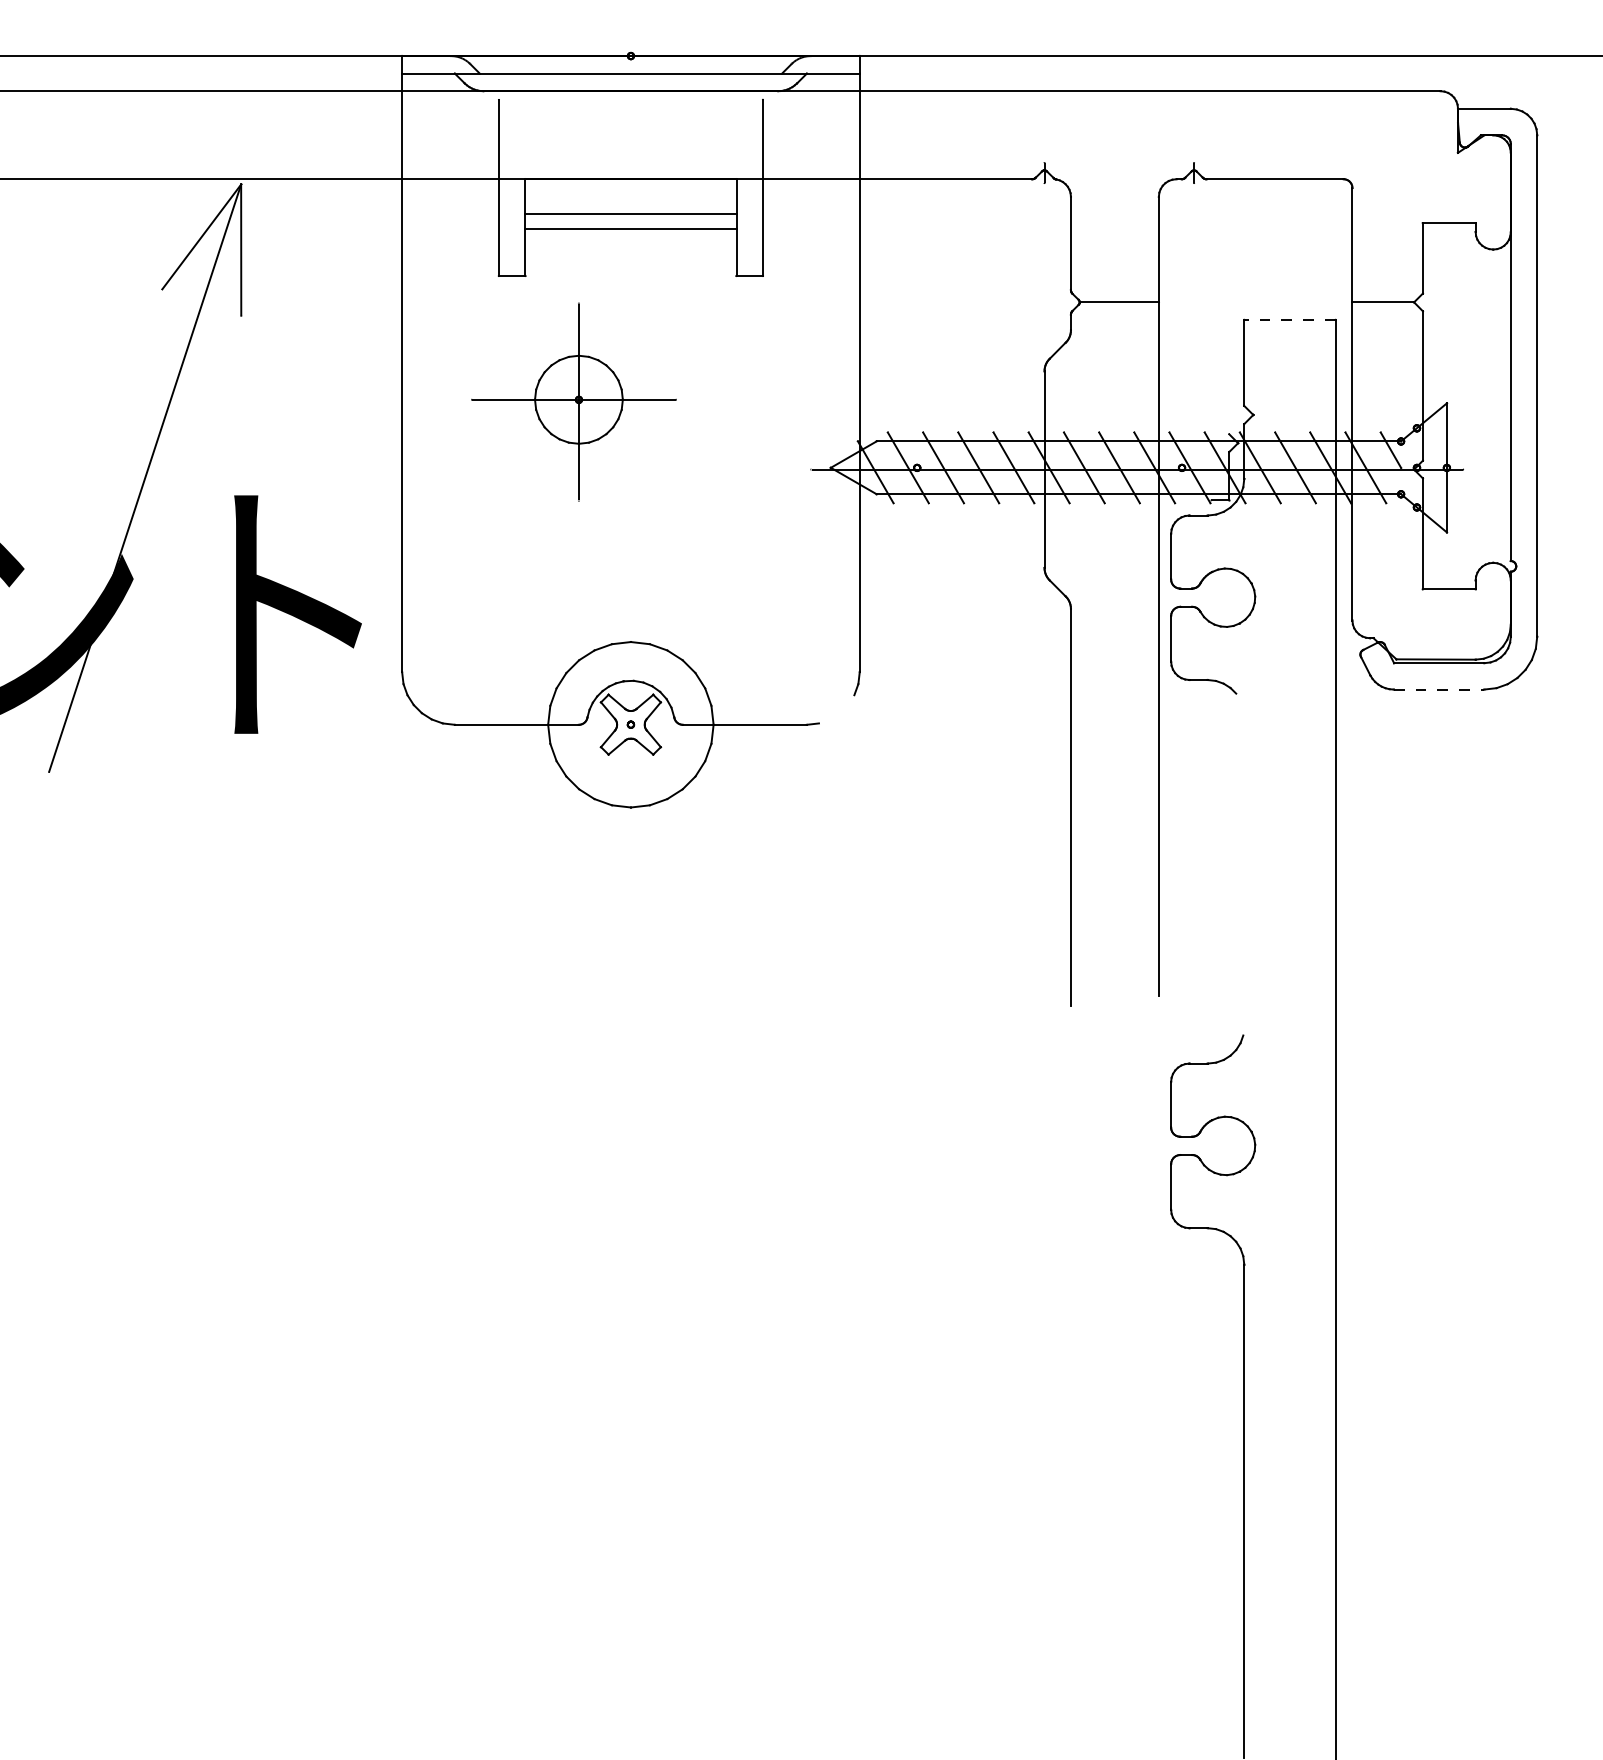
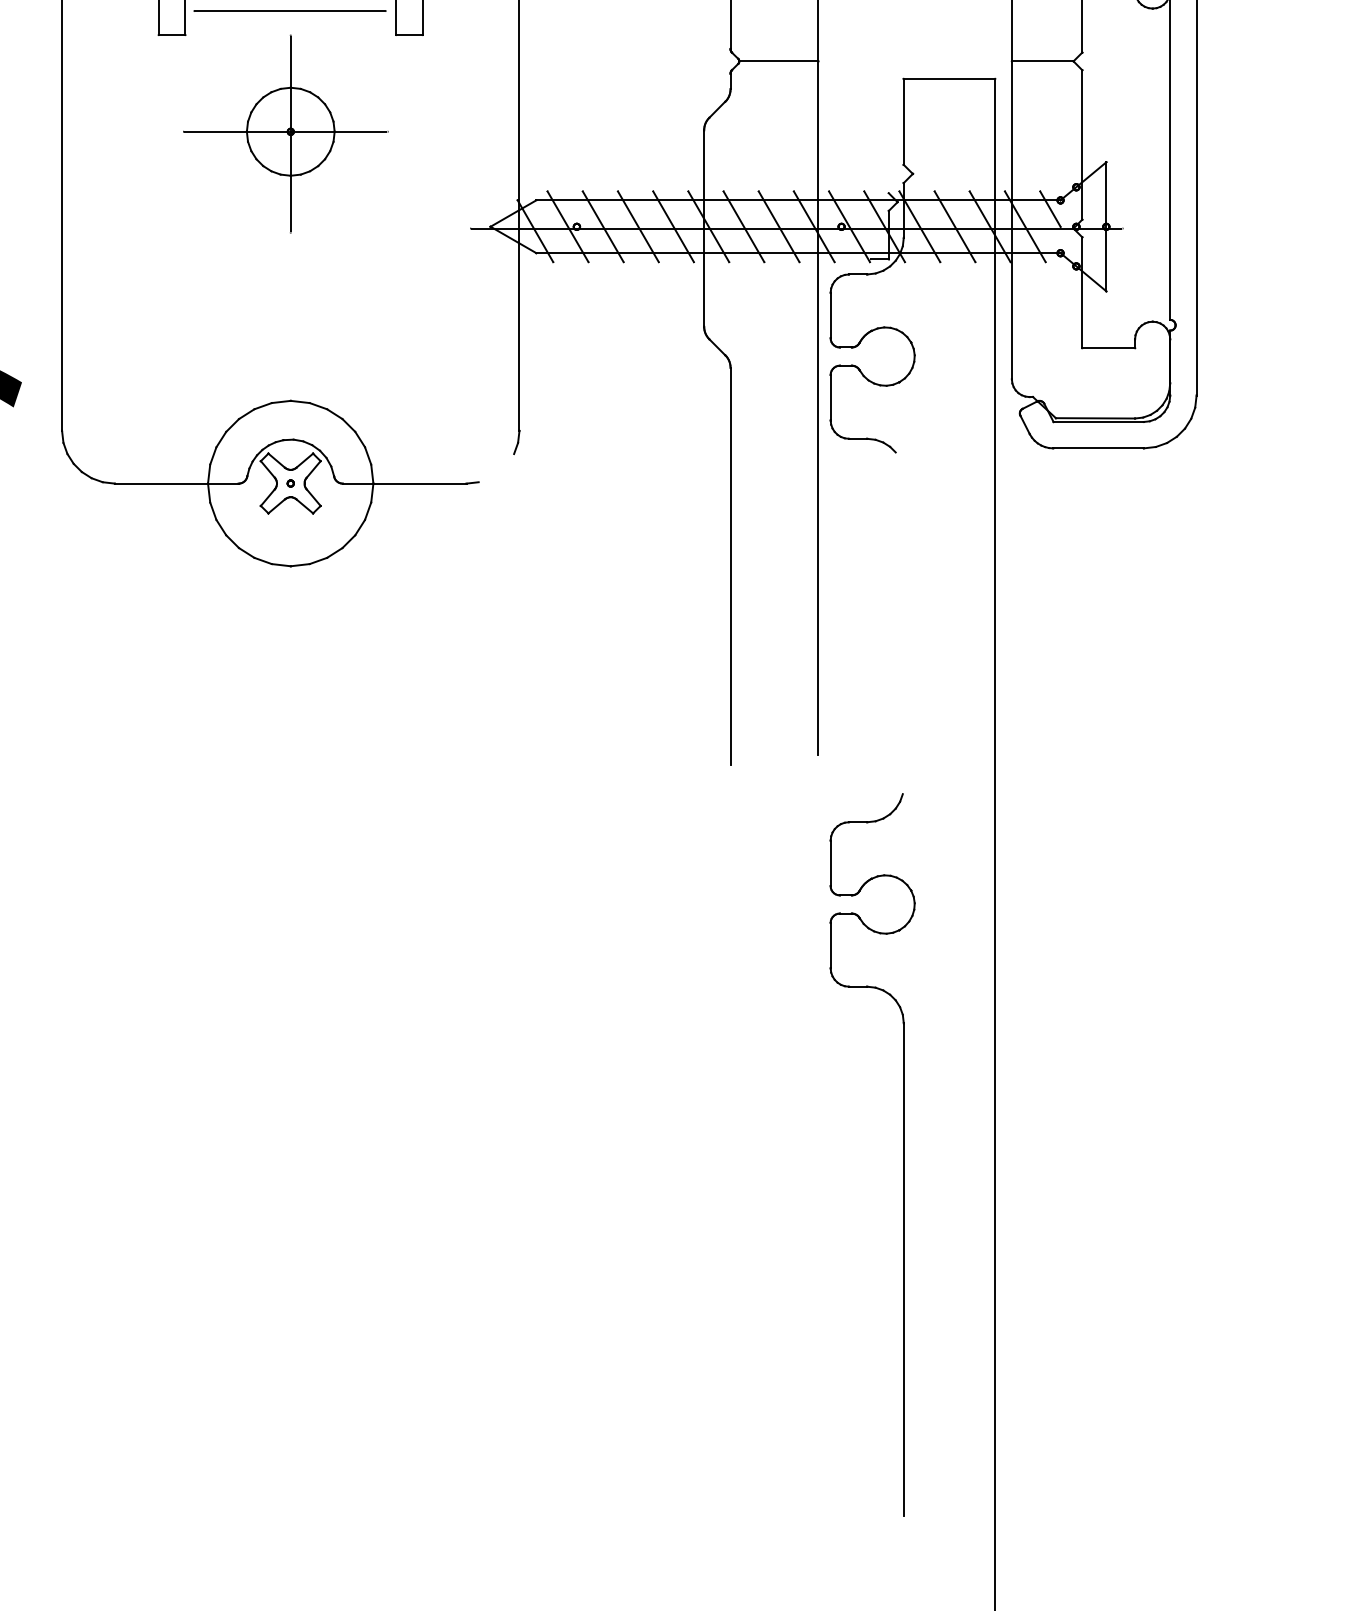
line: (629, 251) -> (289, 10), added
line: (1289, 320) -> (949, 79), dashed -> solid
part: (573, 401) -> (285, 133), moved
line: (1439, 689) -> (1098, 448), dashed -> solid

